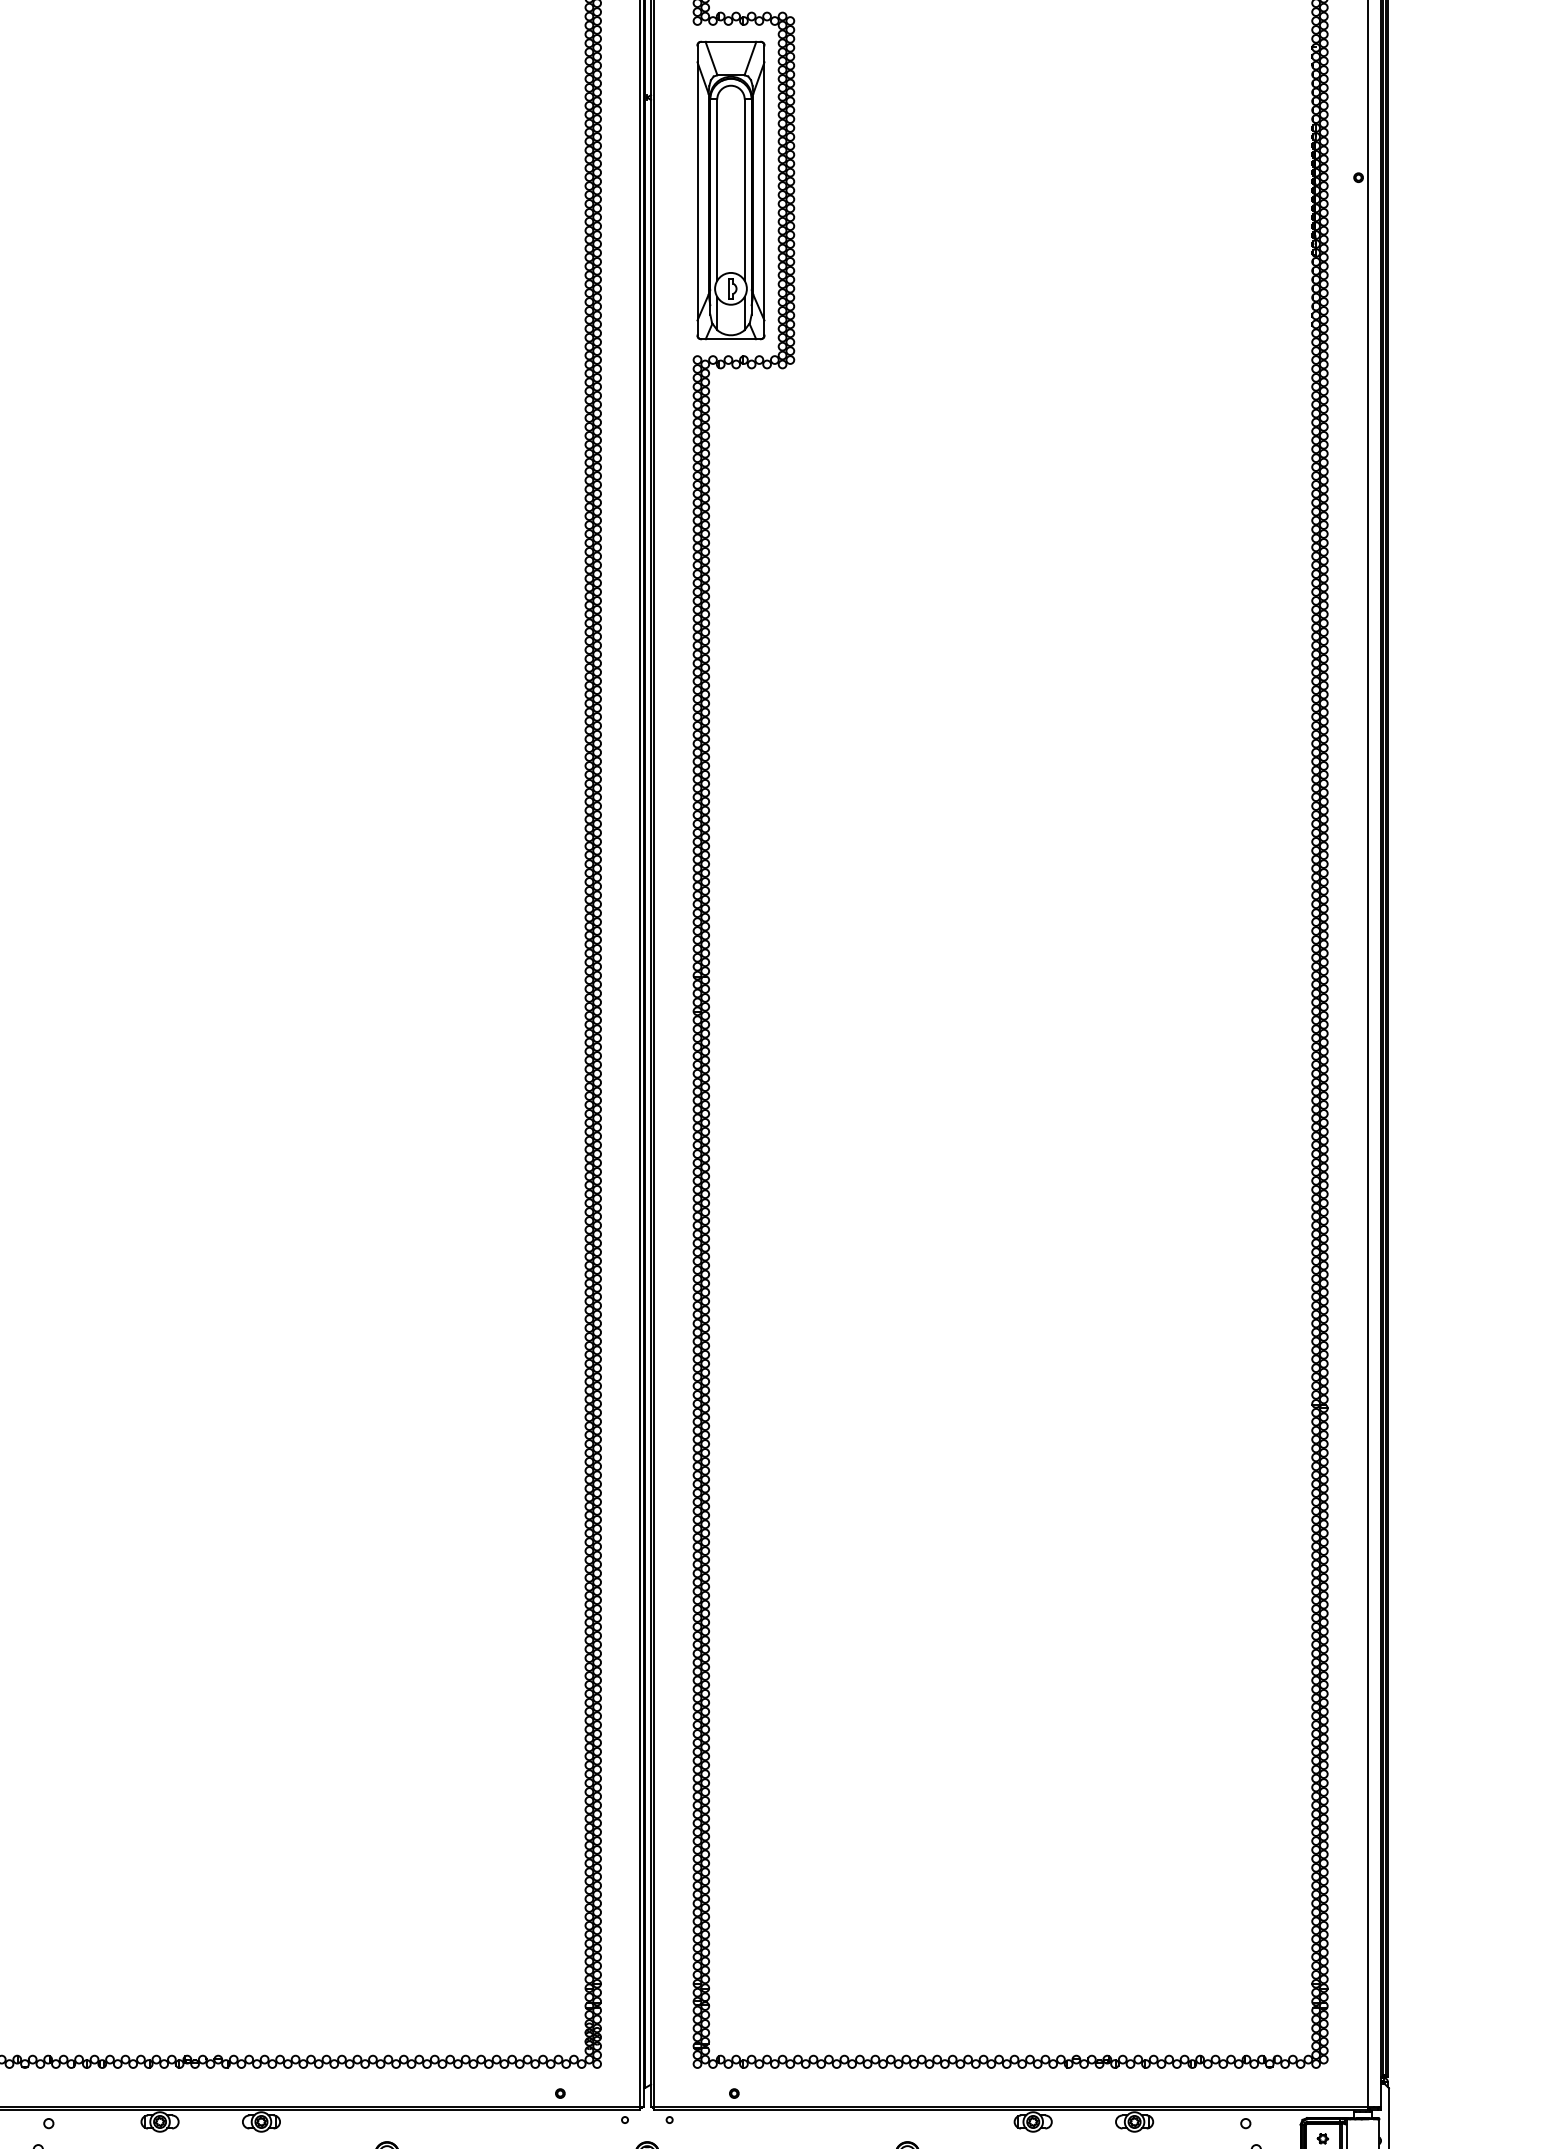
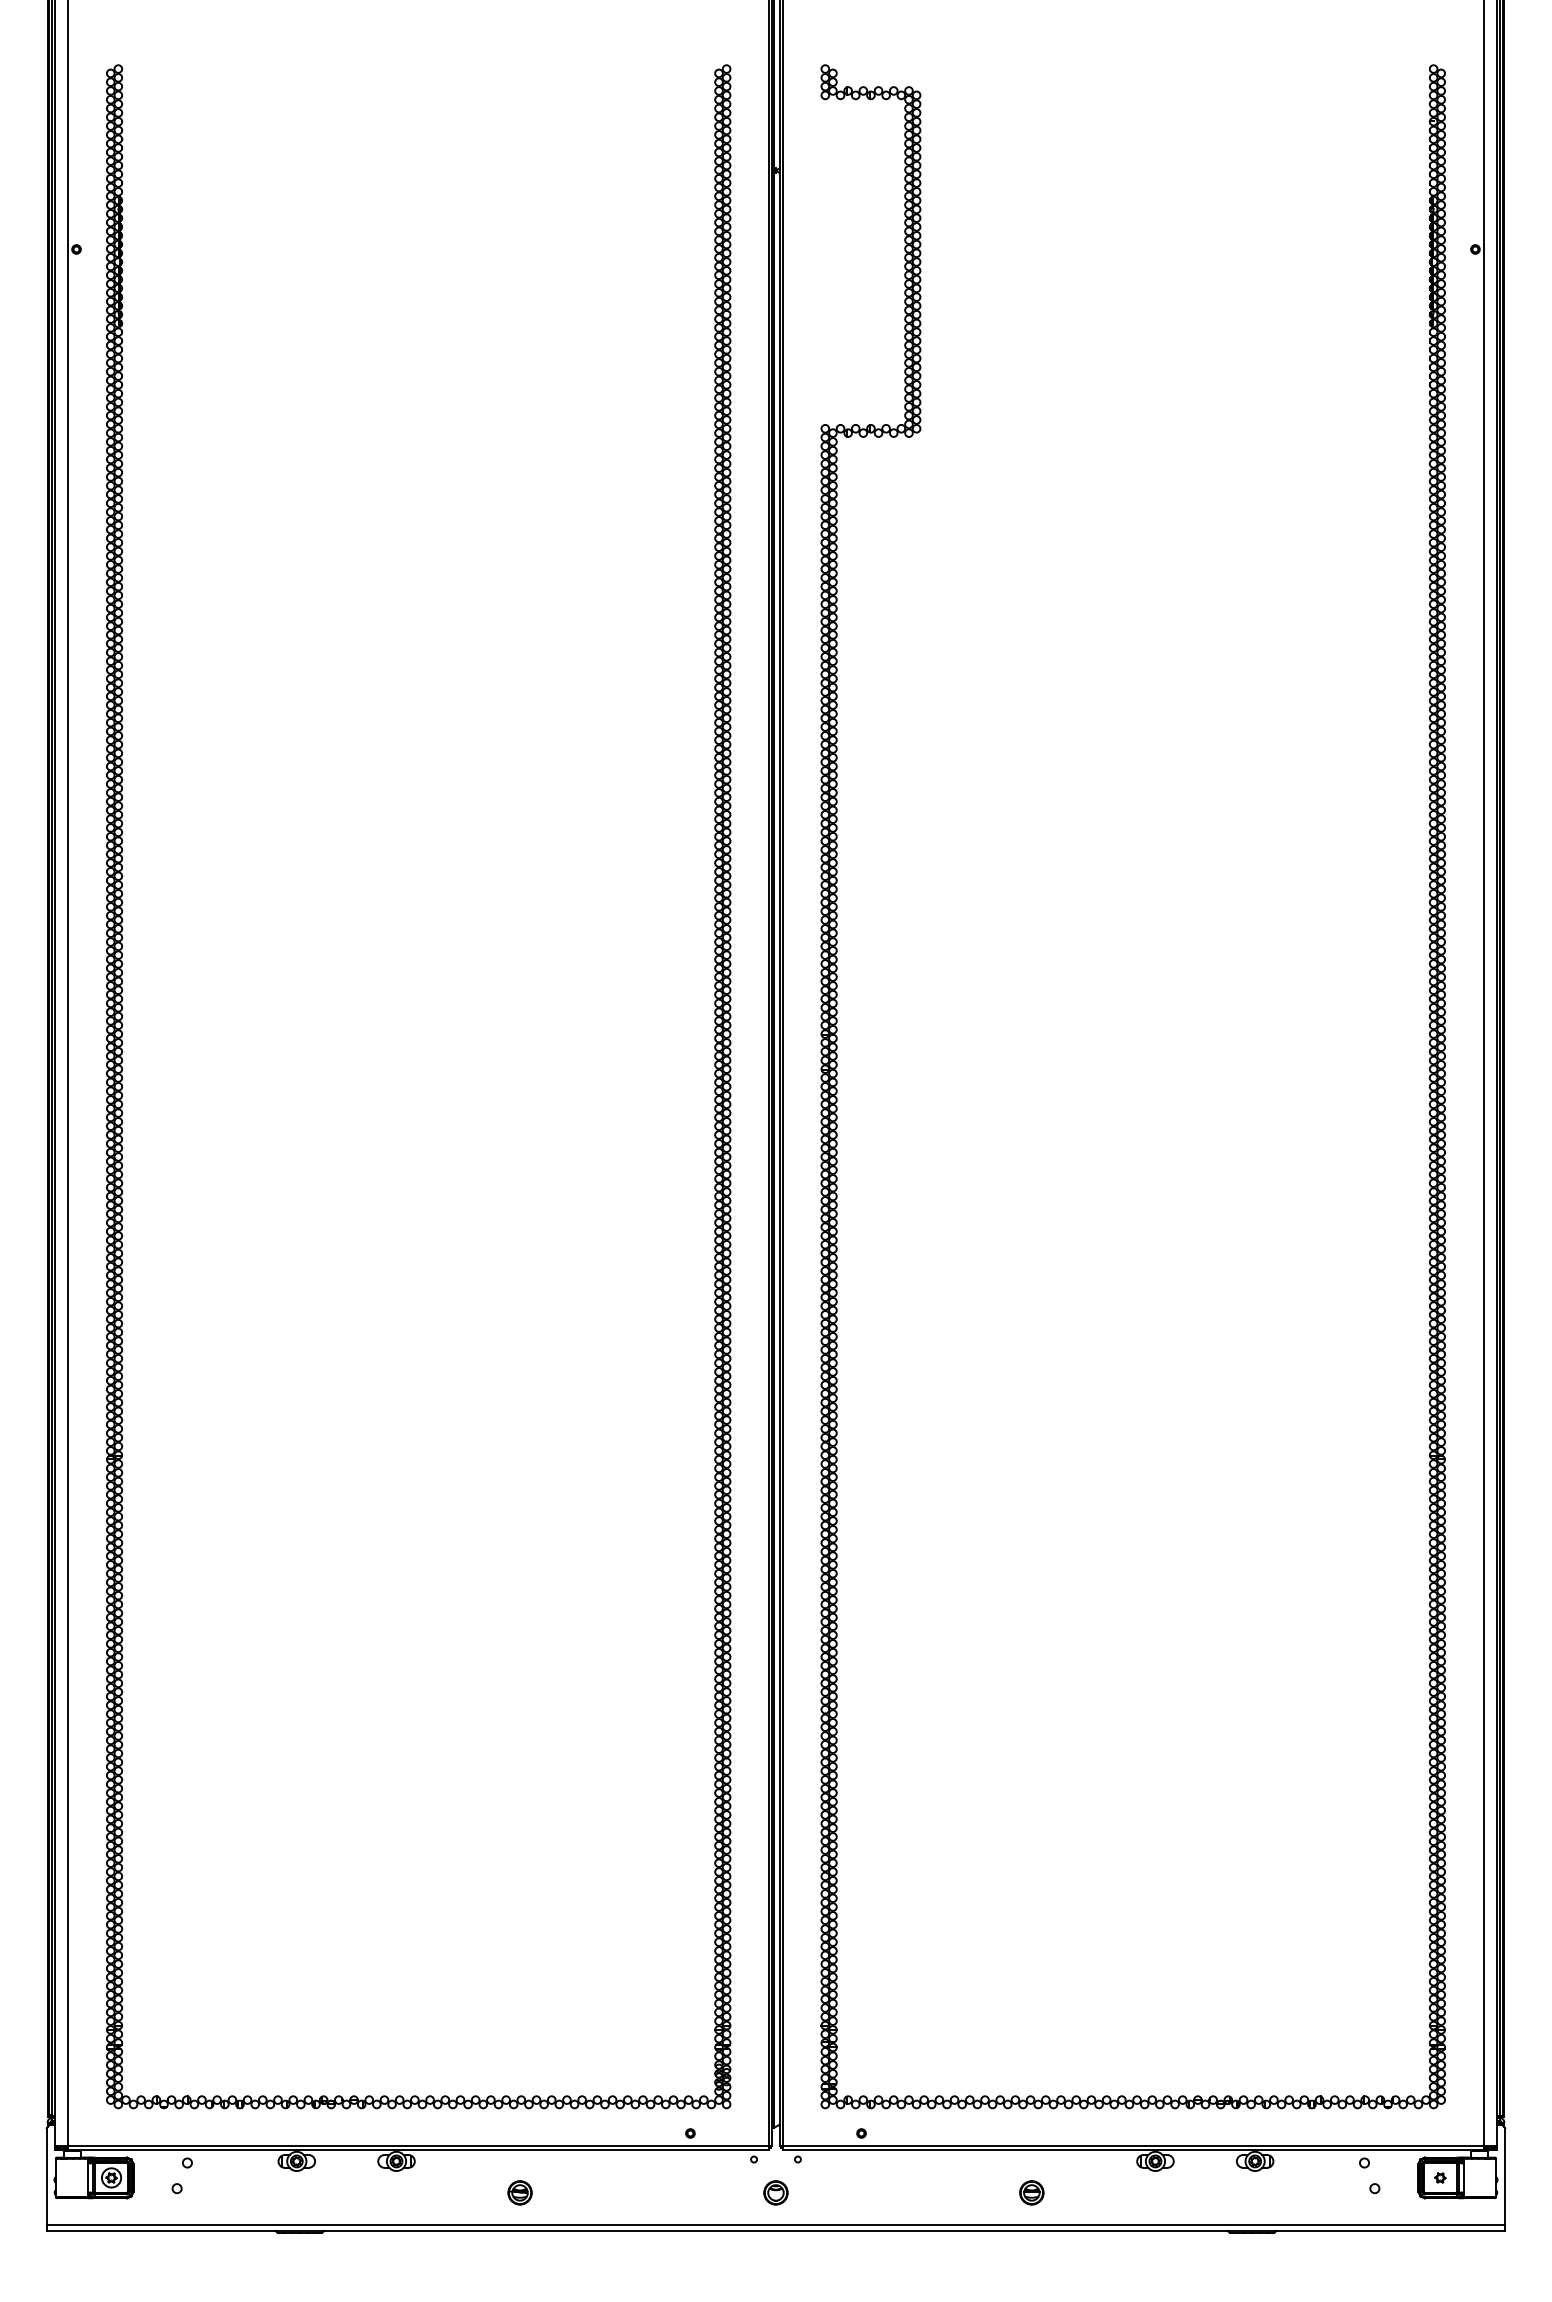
part: (731, 189) -> (858, 261), removed

